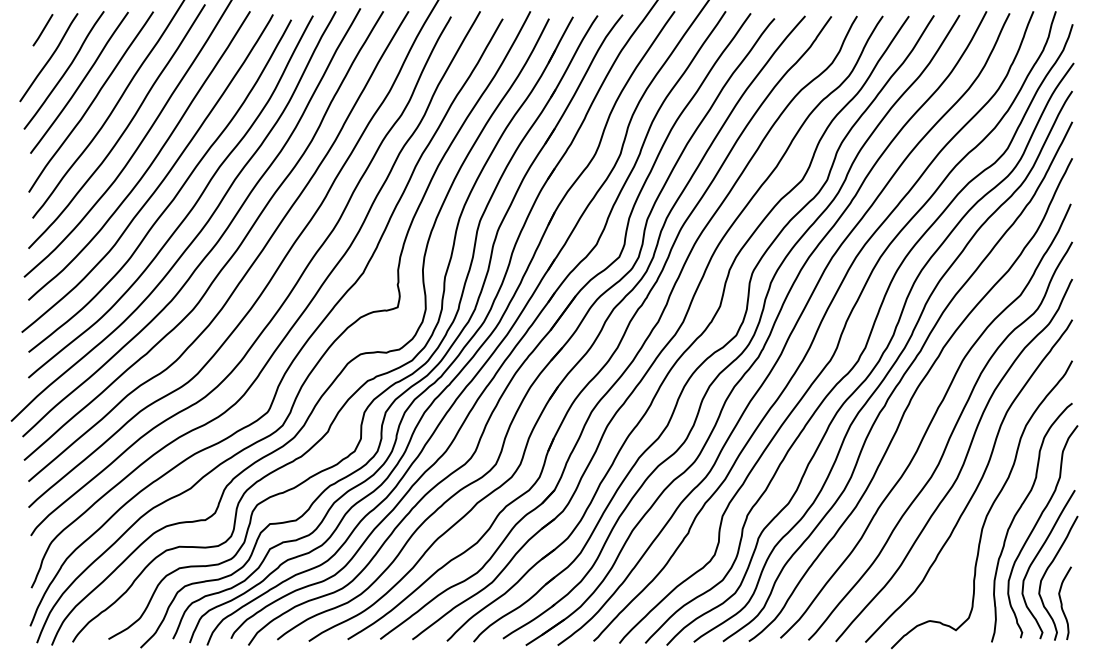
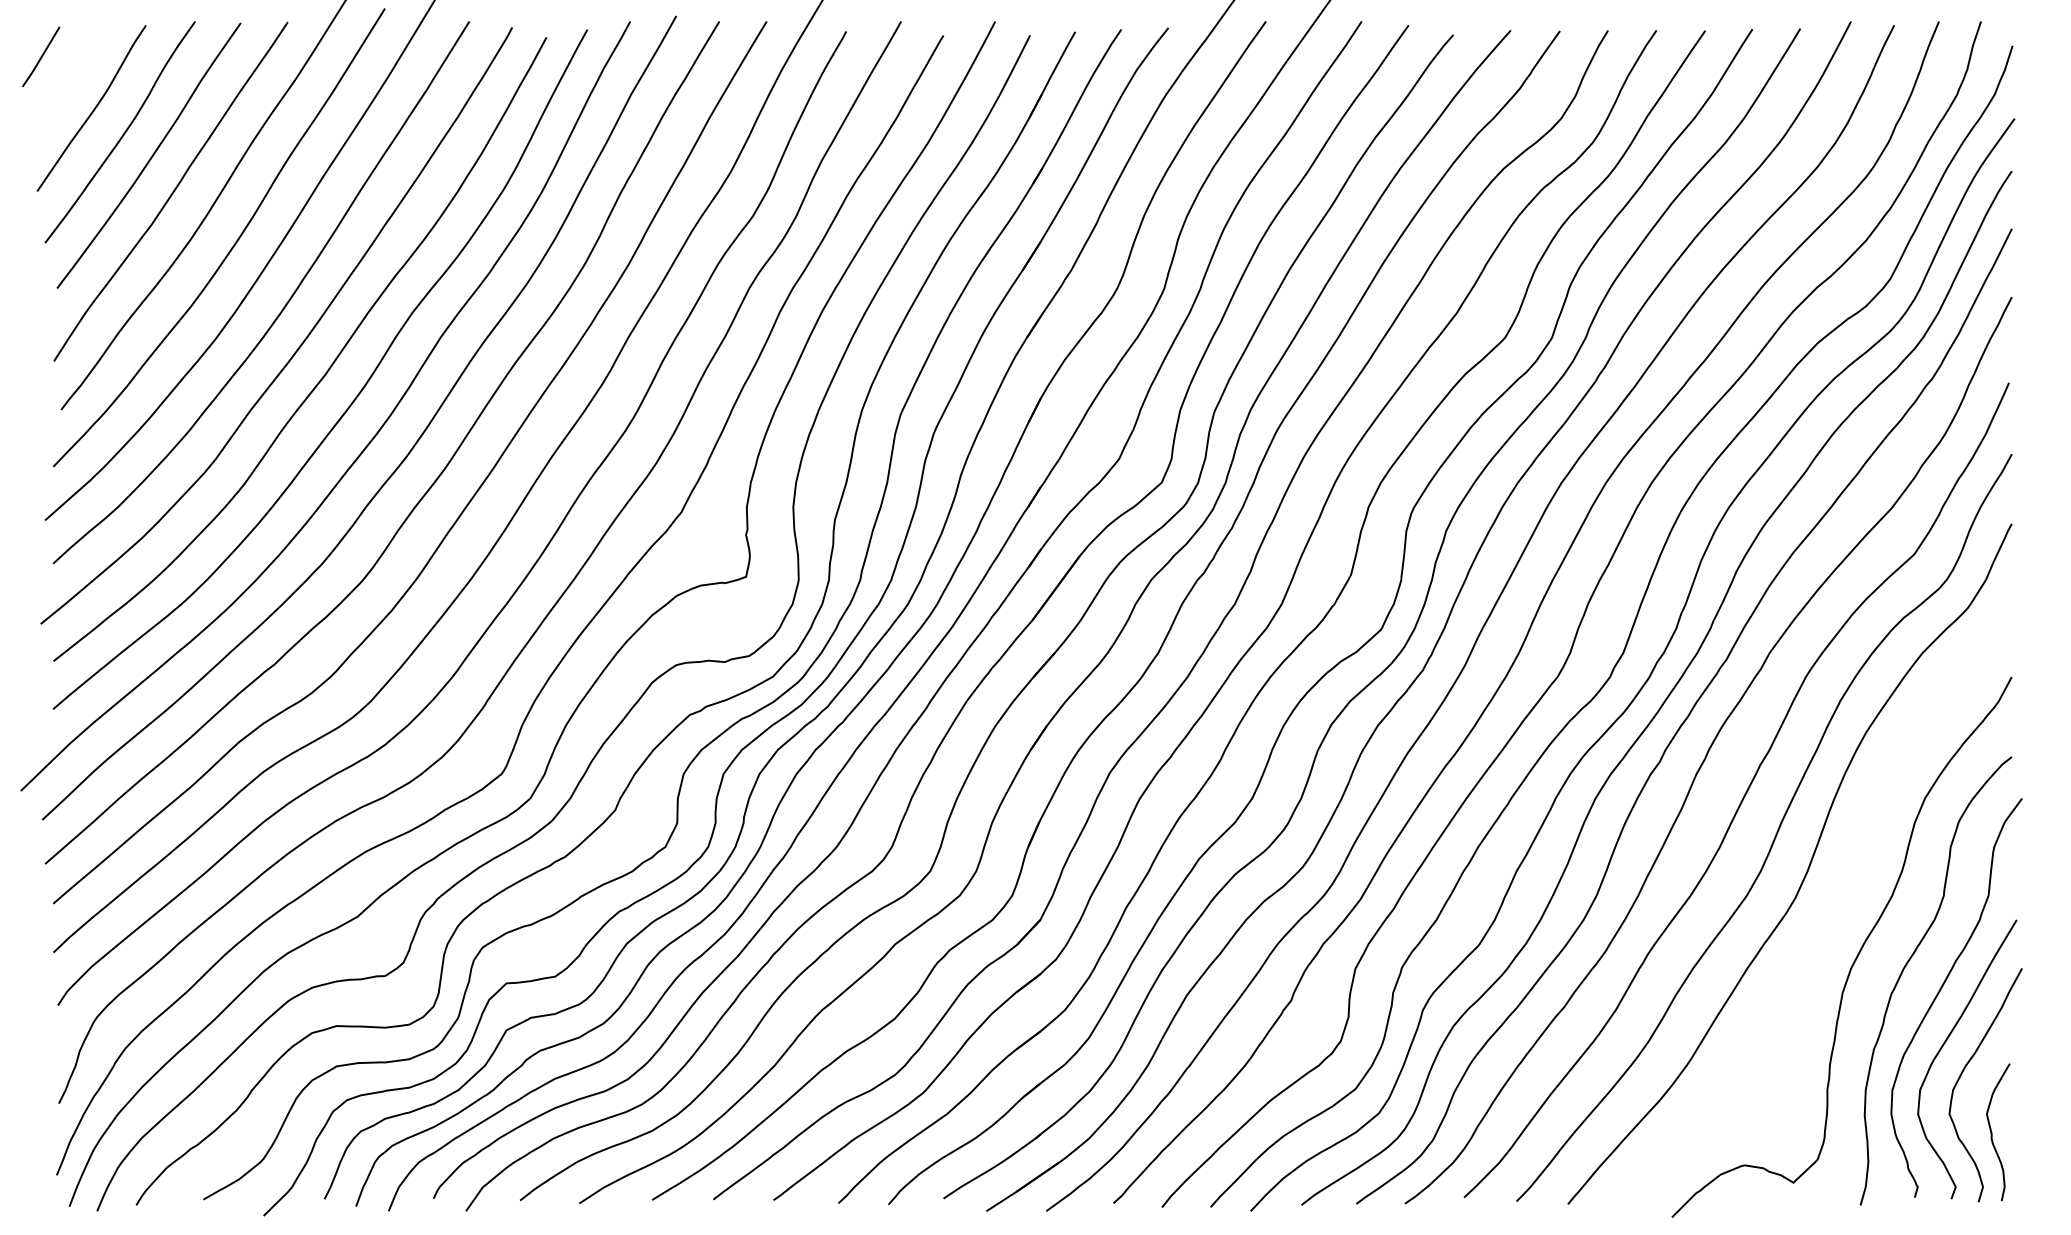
line: (42, 30) -> (40, 57), moved
curve: (977, 484) -> (1833, 909), removed

